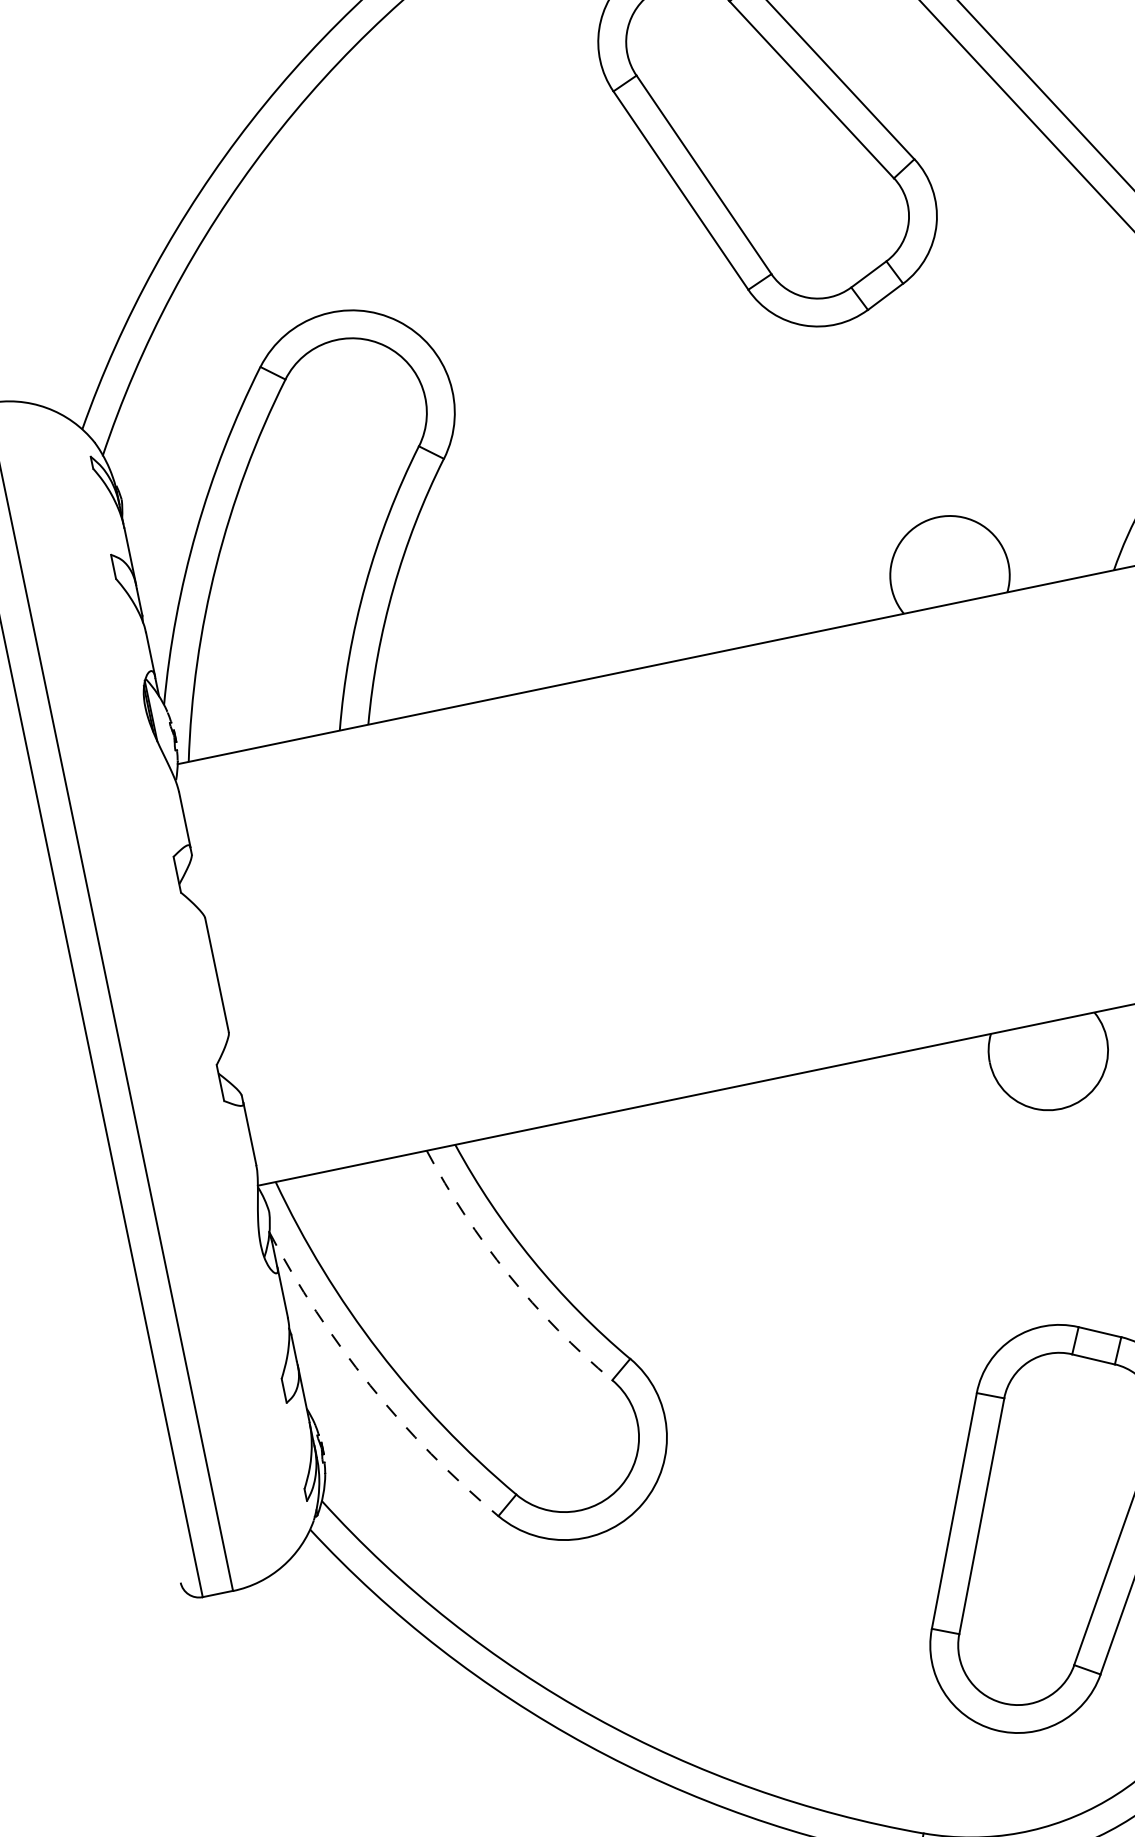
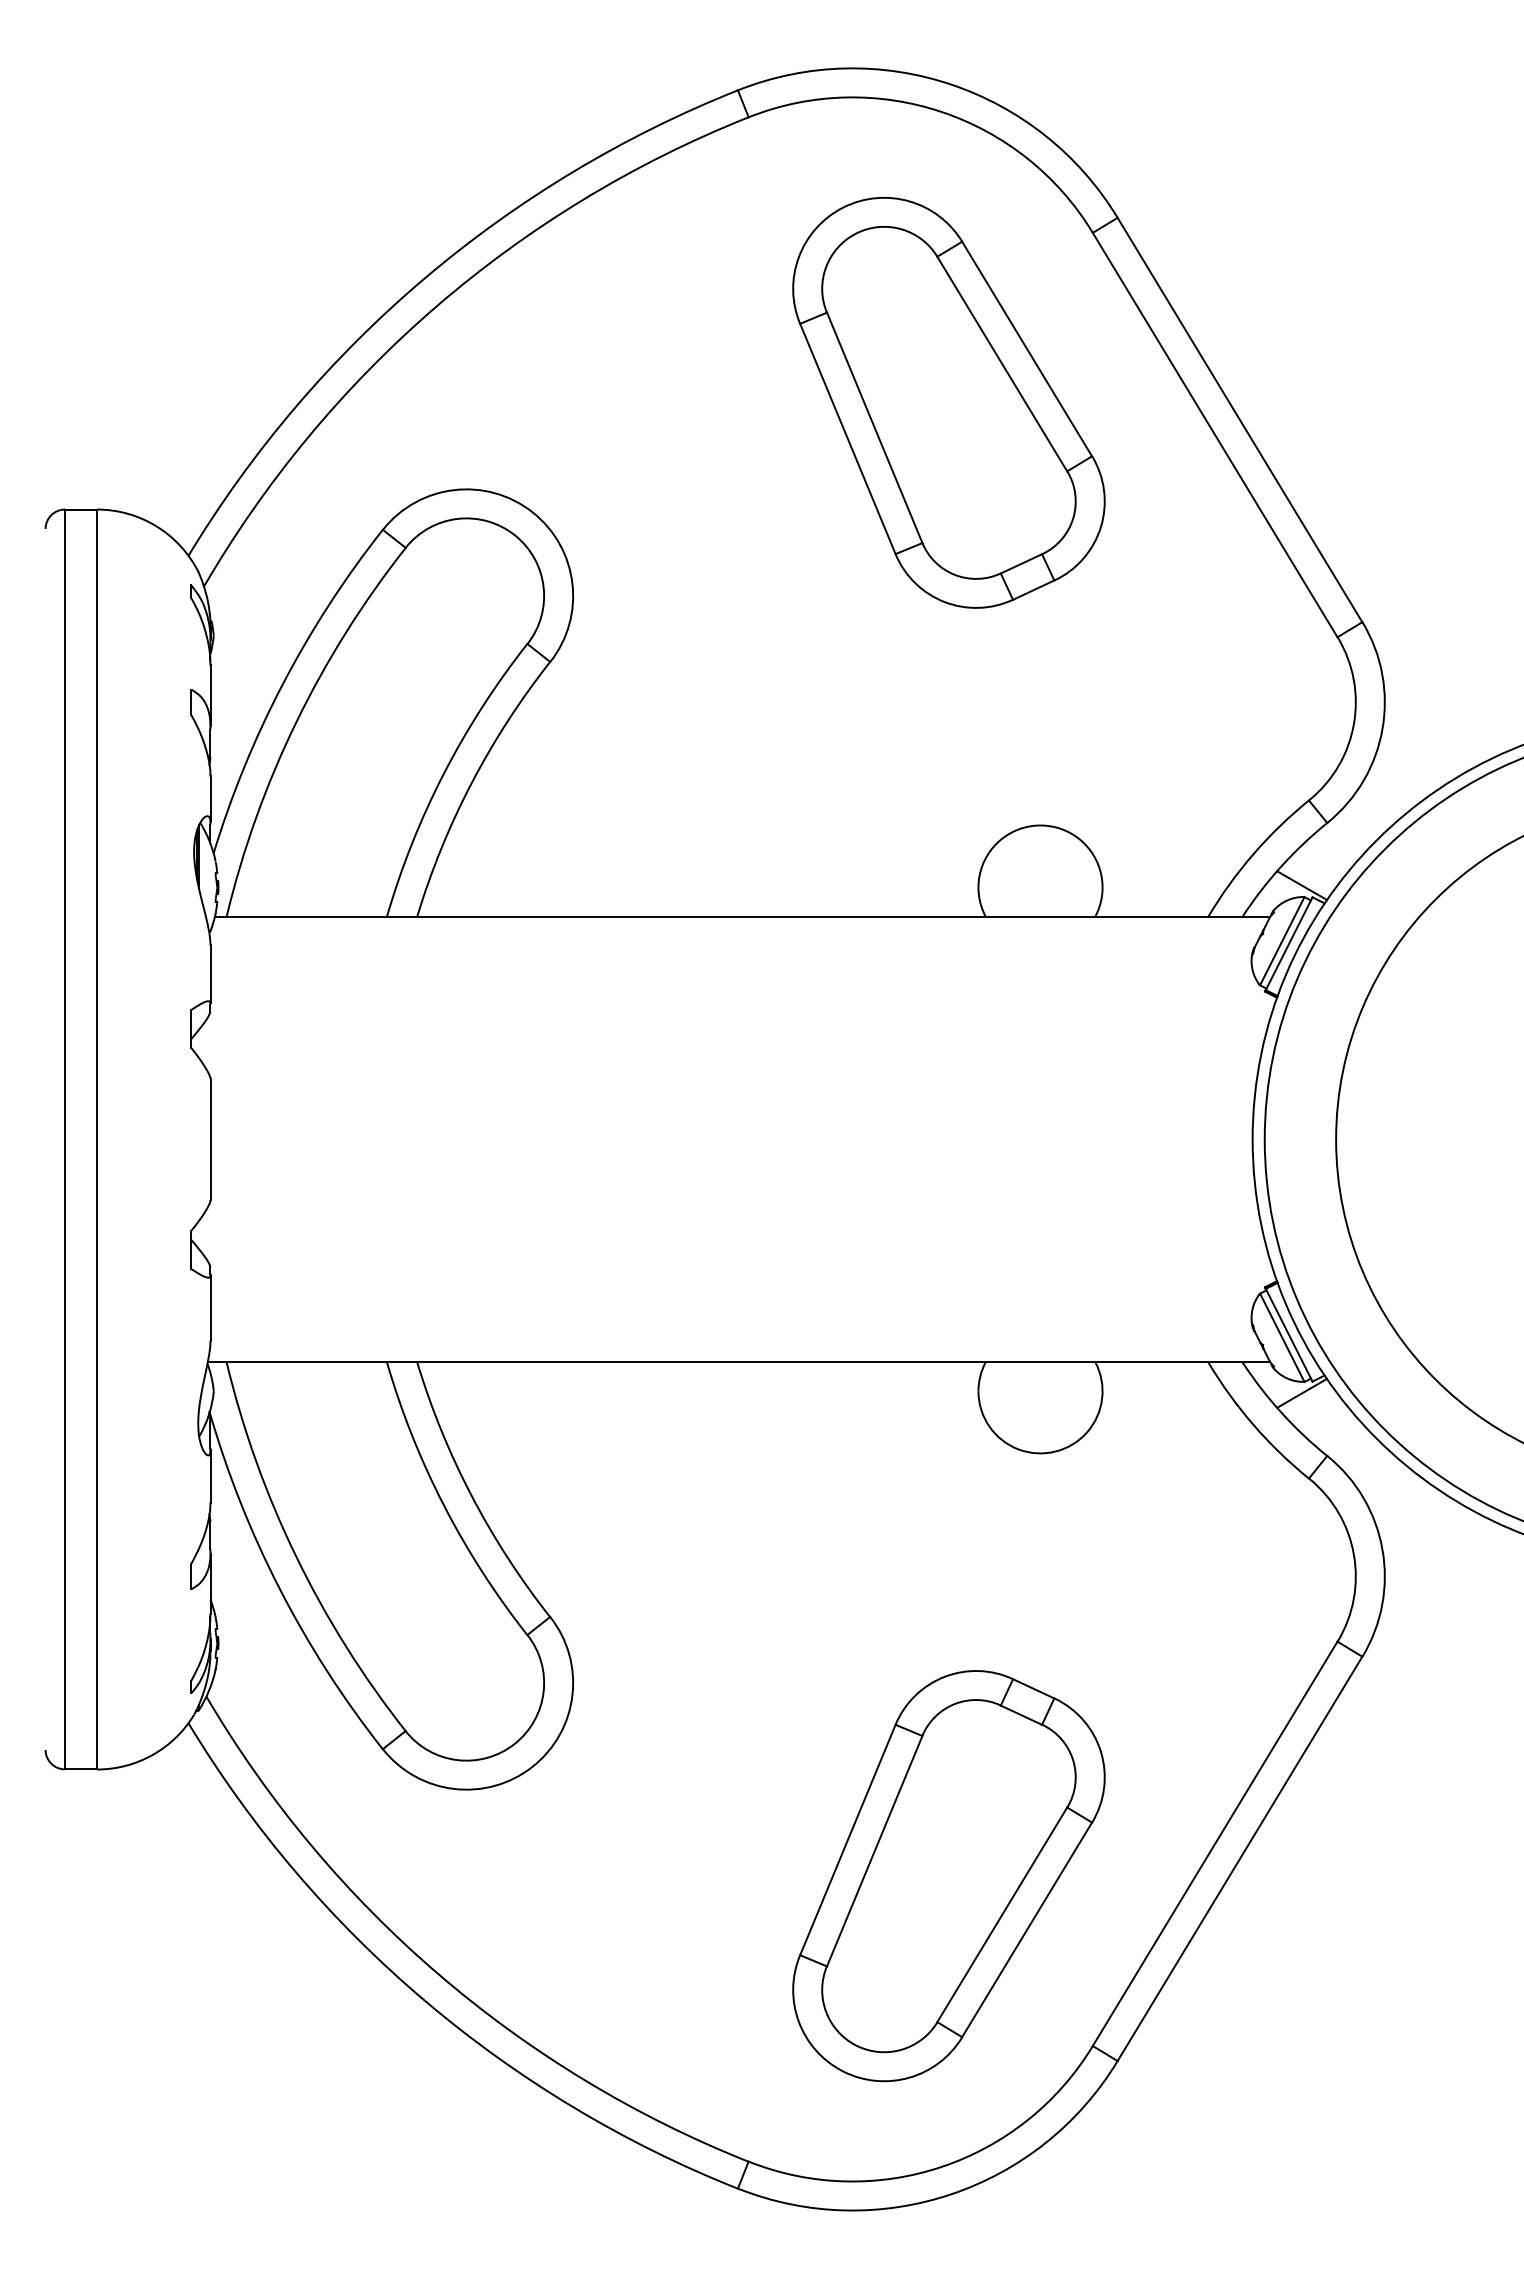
arc: (507, 1274) -> (443, 1505), dashed -> solid
arc: (369, 1385) -> (279, 1589), dashed -> solid

